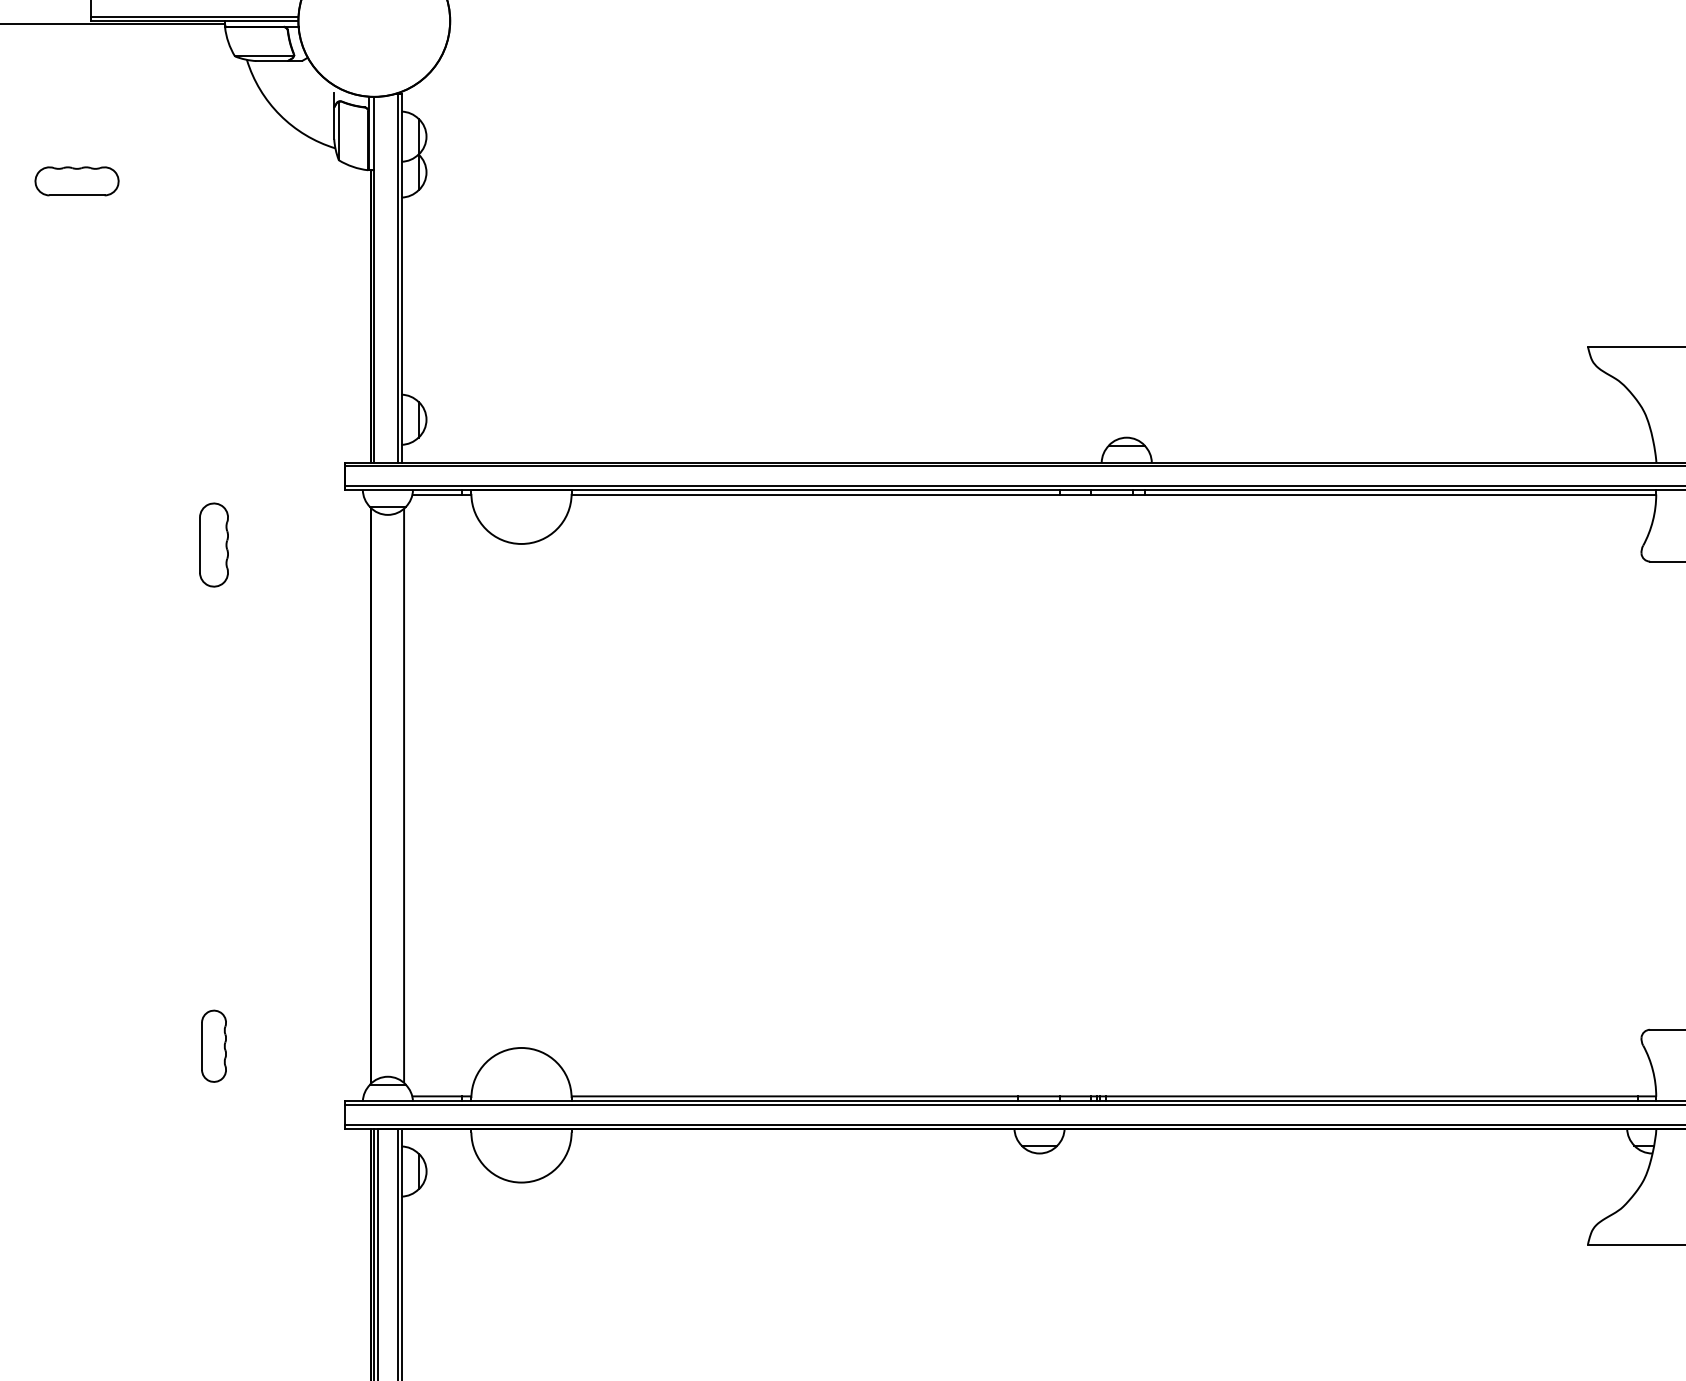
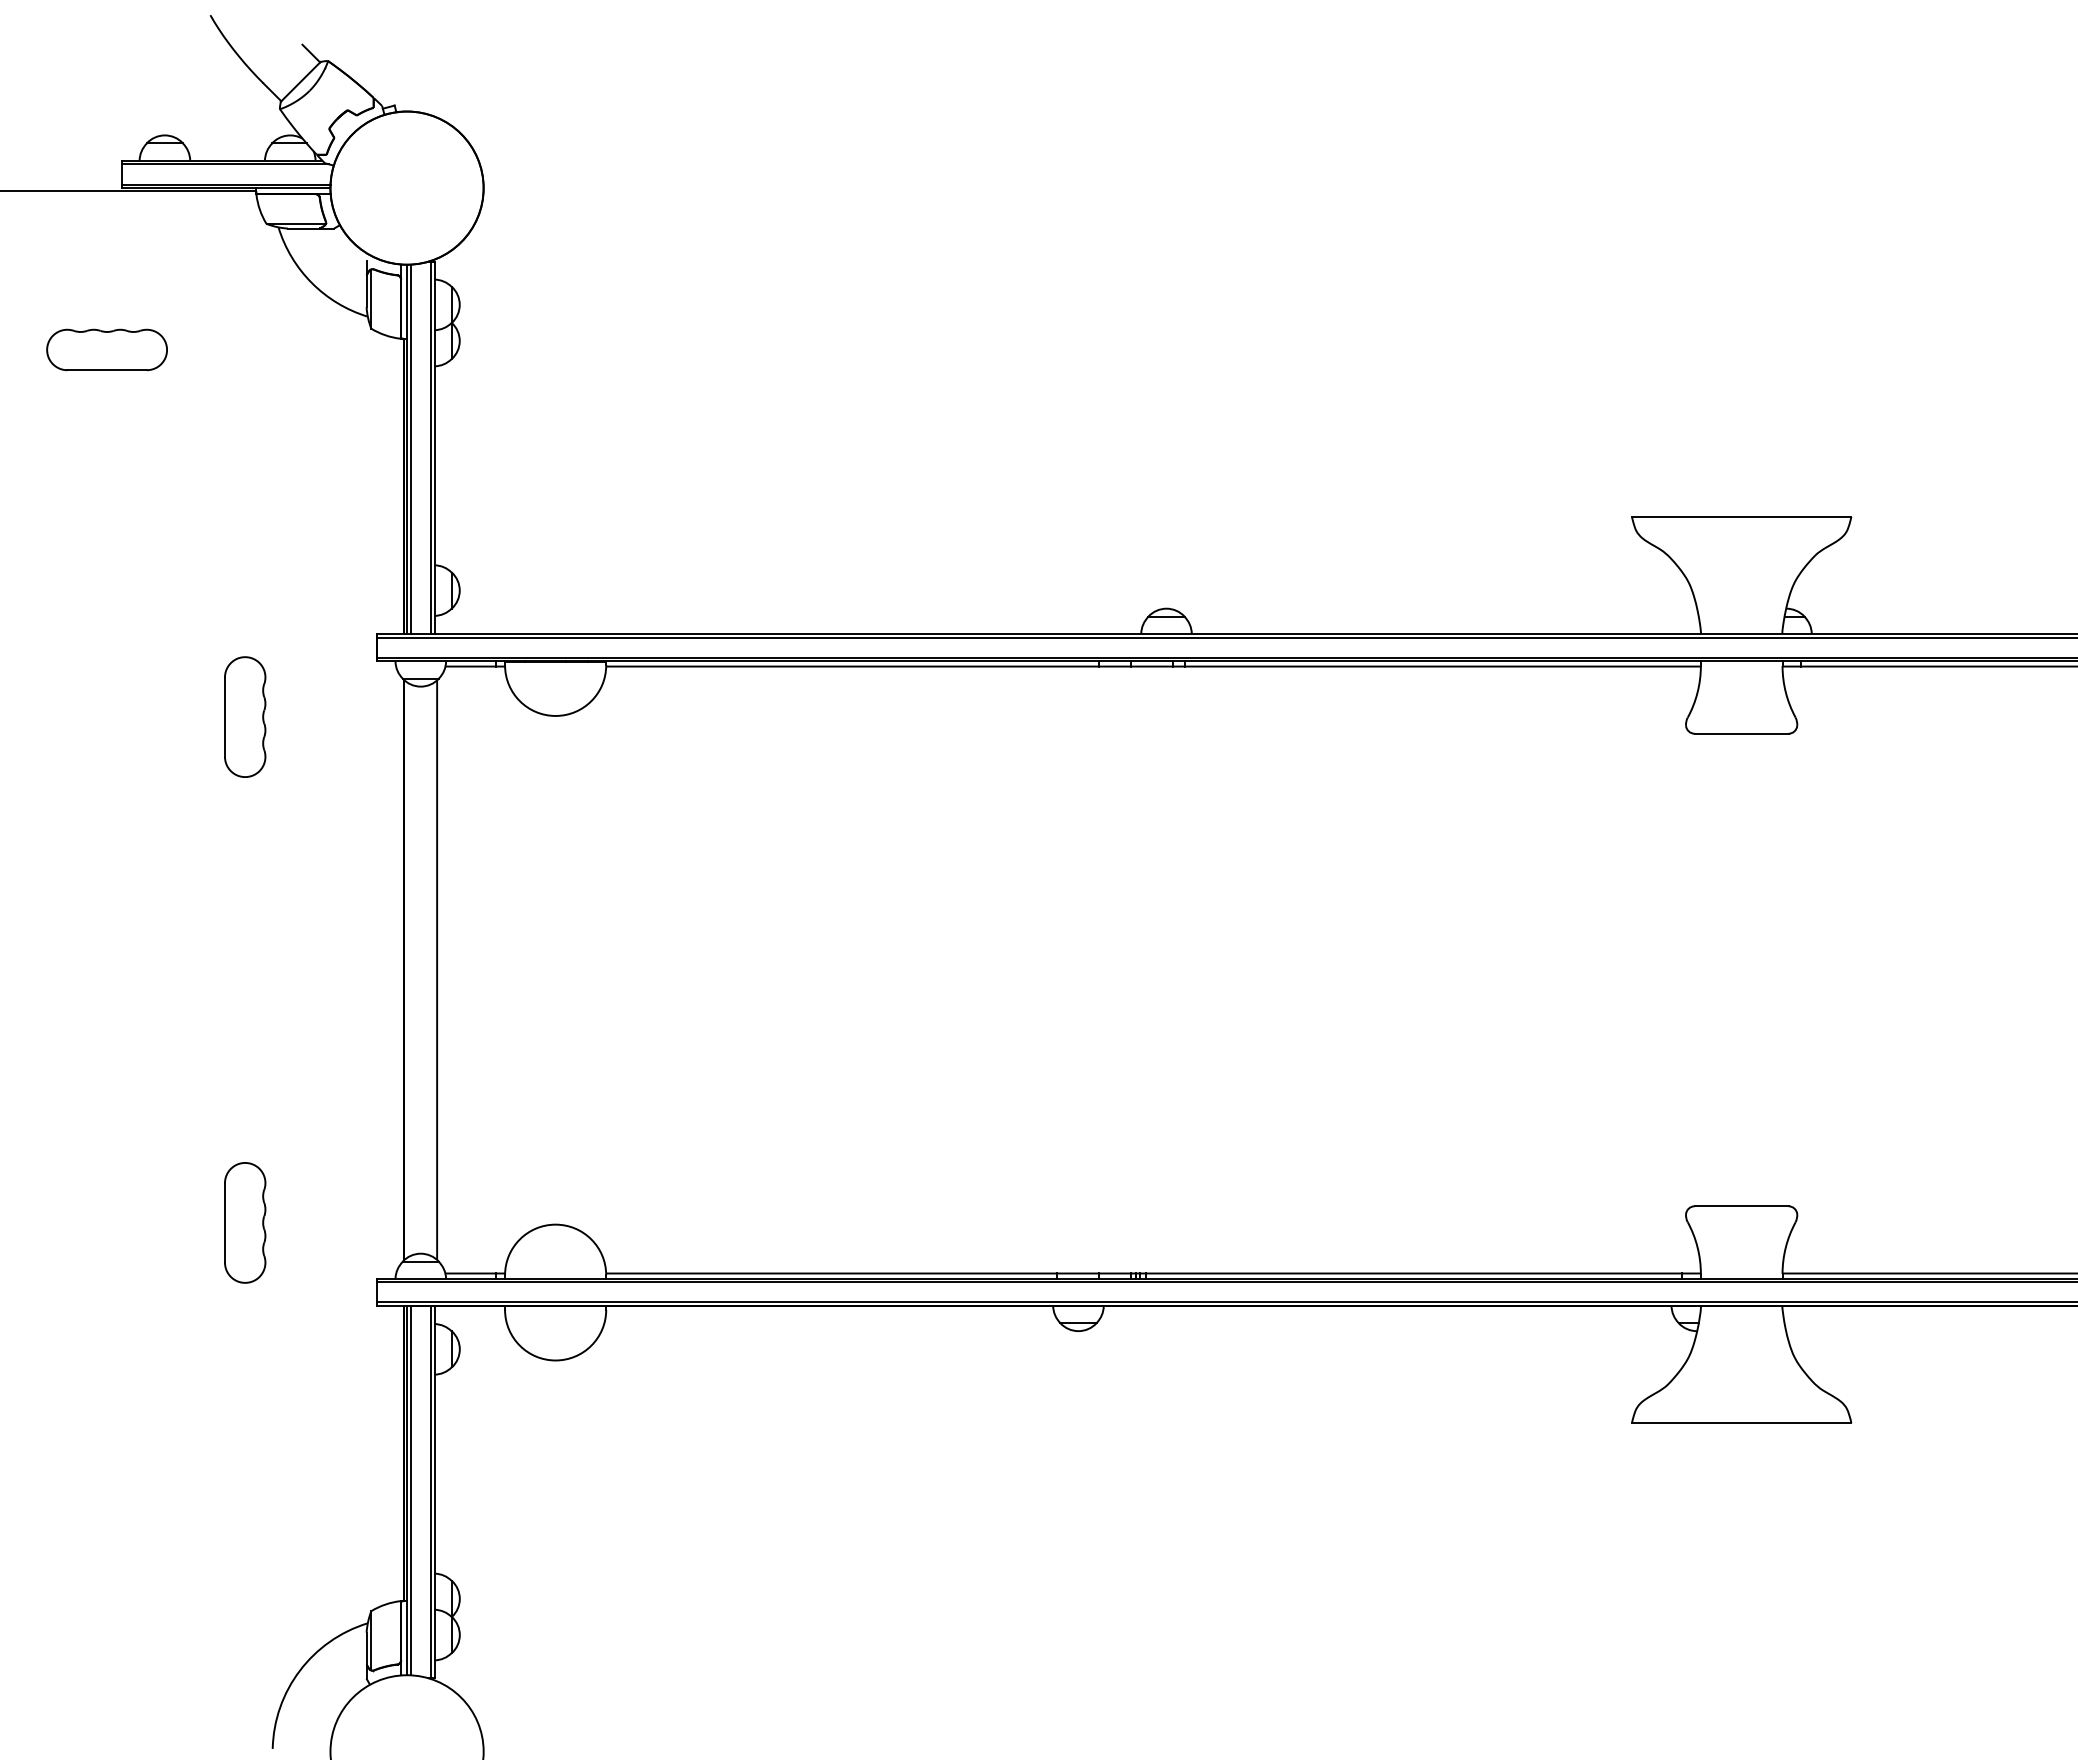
part: (76, 180) -> (106, 349), size x1.43
line: (377, 278) -> (410, 448), added
part: (214, 544) -> (245, 716), size x1.43
part: (214, 1045) -> (245, 1222), size x1.67

